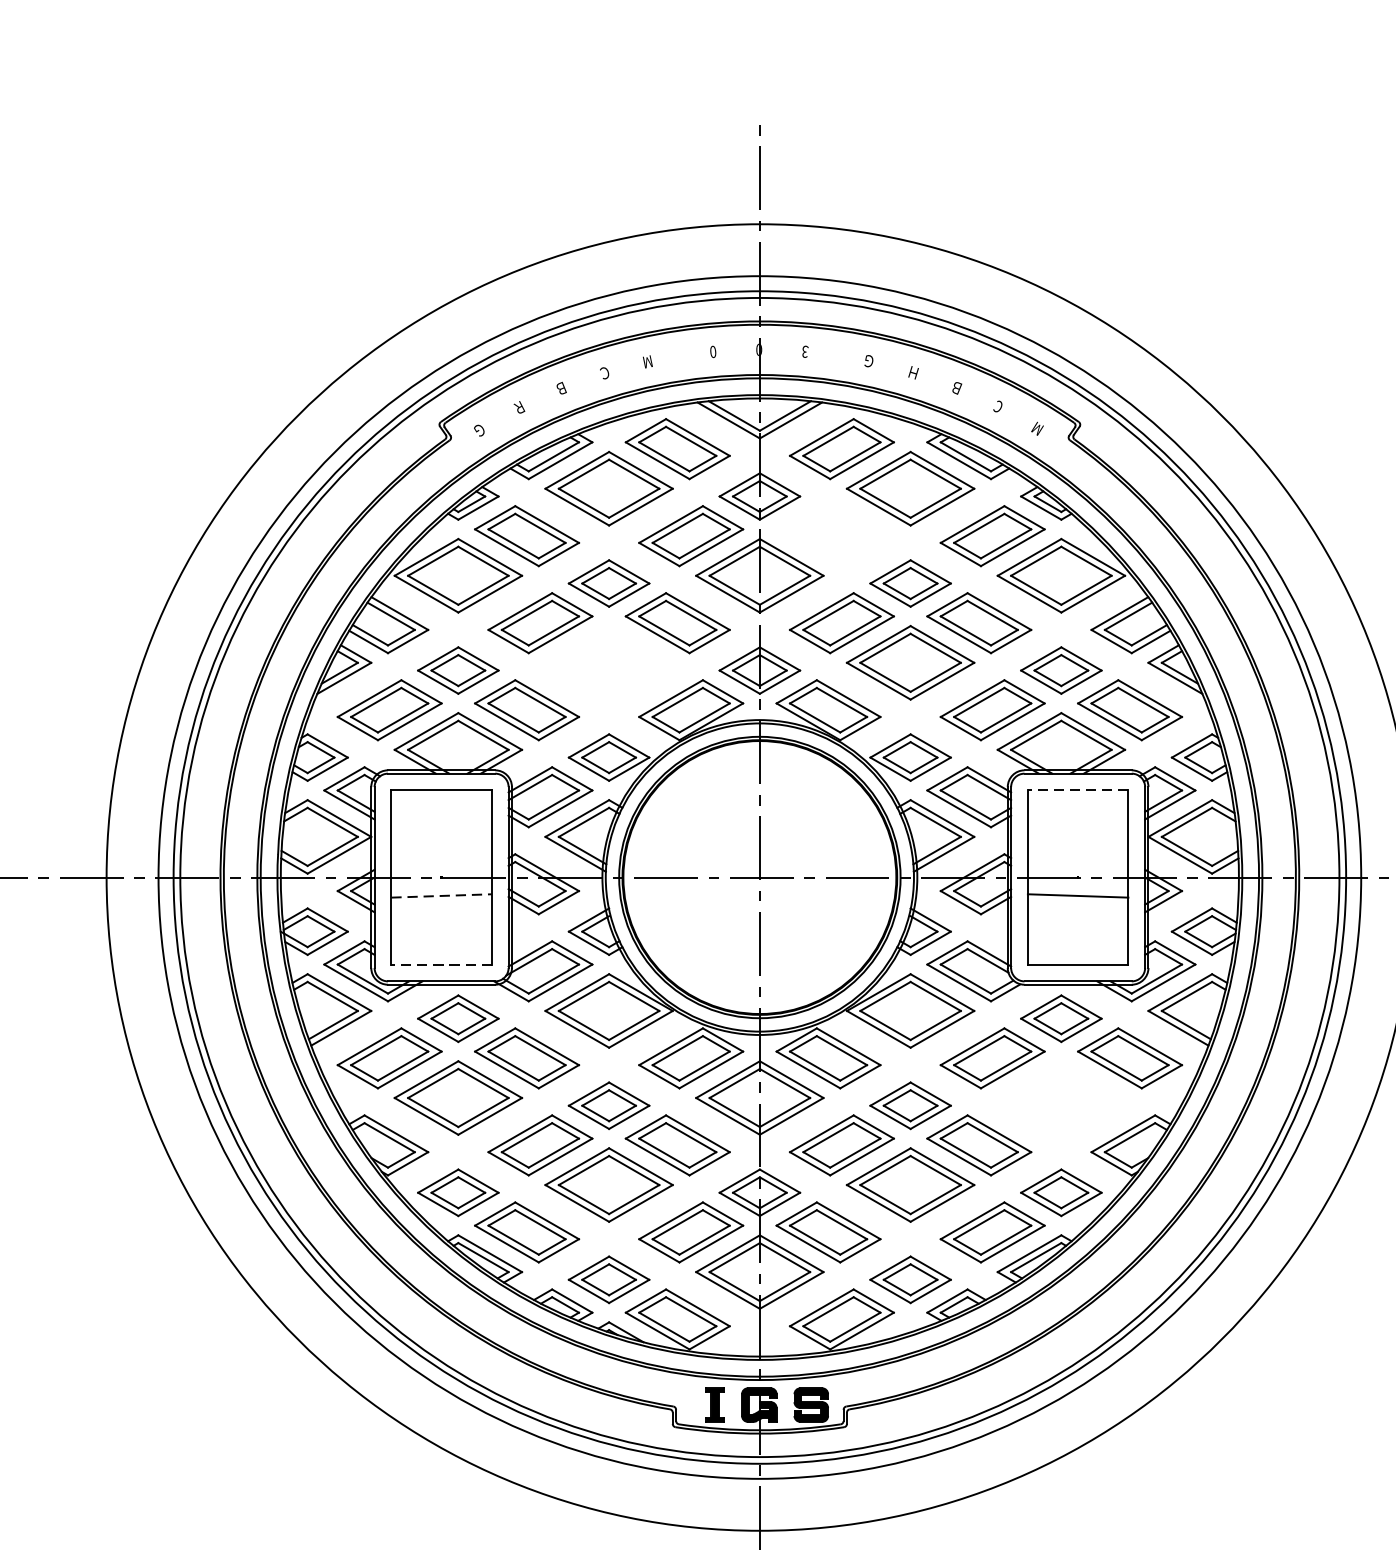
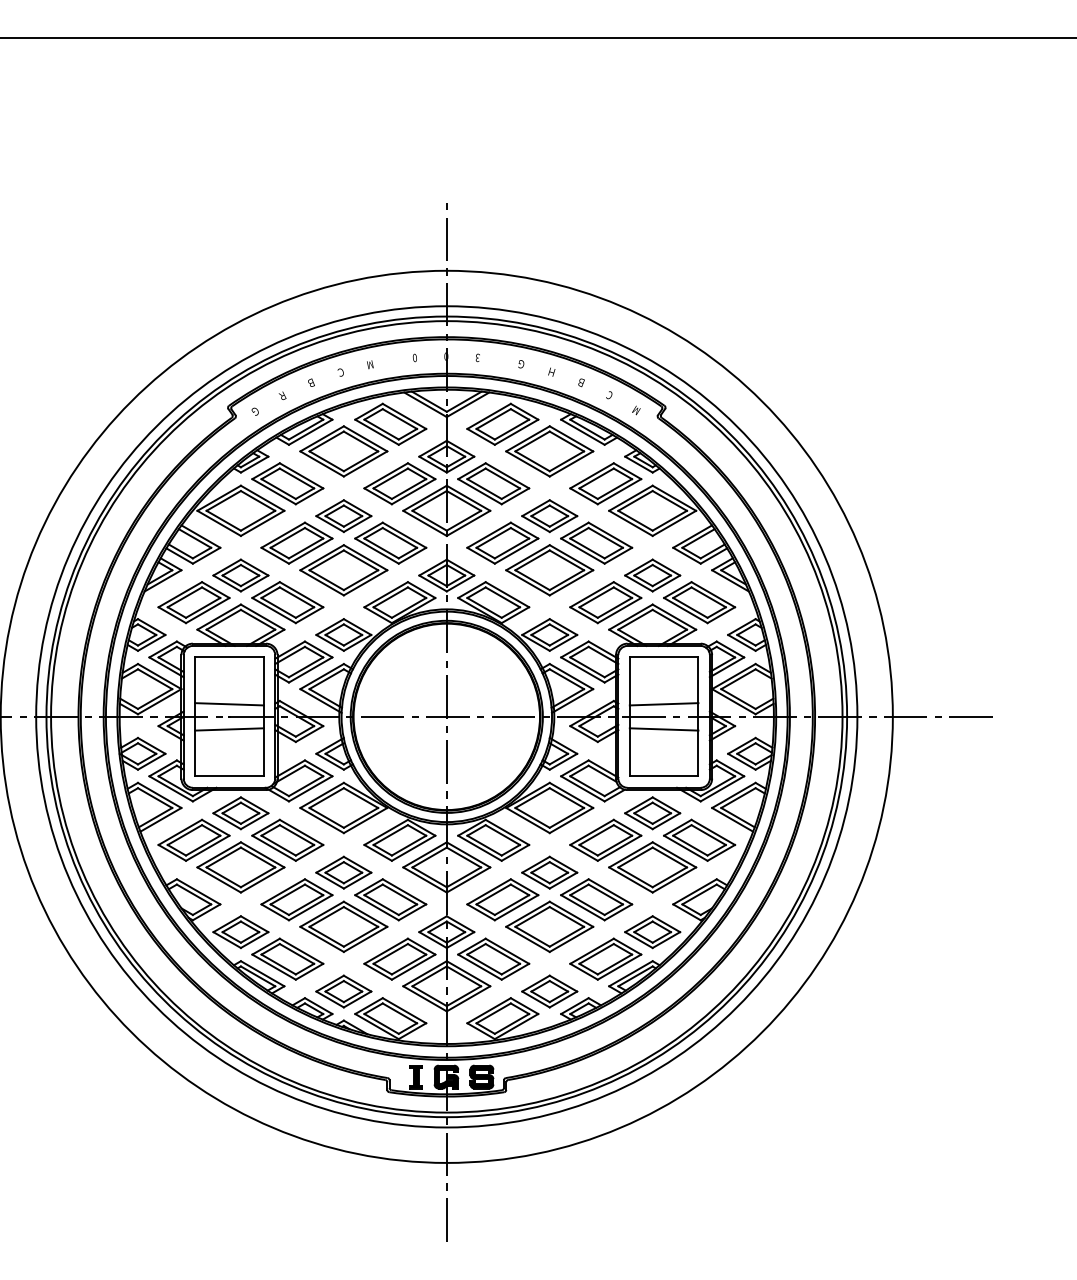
part: (828, 535) -> (493, 483), added
part: (608, 663) -> (343, 570), added
line: (1077, 790) -> (663, 657), dashed -> solid
line: (441, 859) -> (229, 704), added
line: (1077, 859) -> (663, 704), added
line: (441, 896) -> (229, 729), dashed -> solid
line: (440, 964) -> (228, 776), dashed -> solid
part: (1061, 1098) -> (652, 867), added

